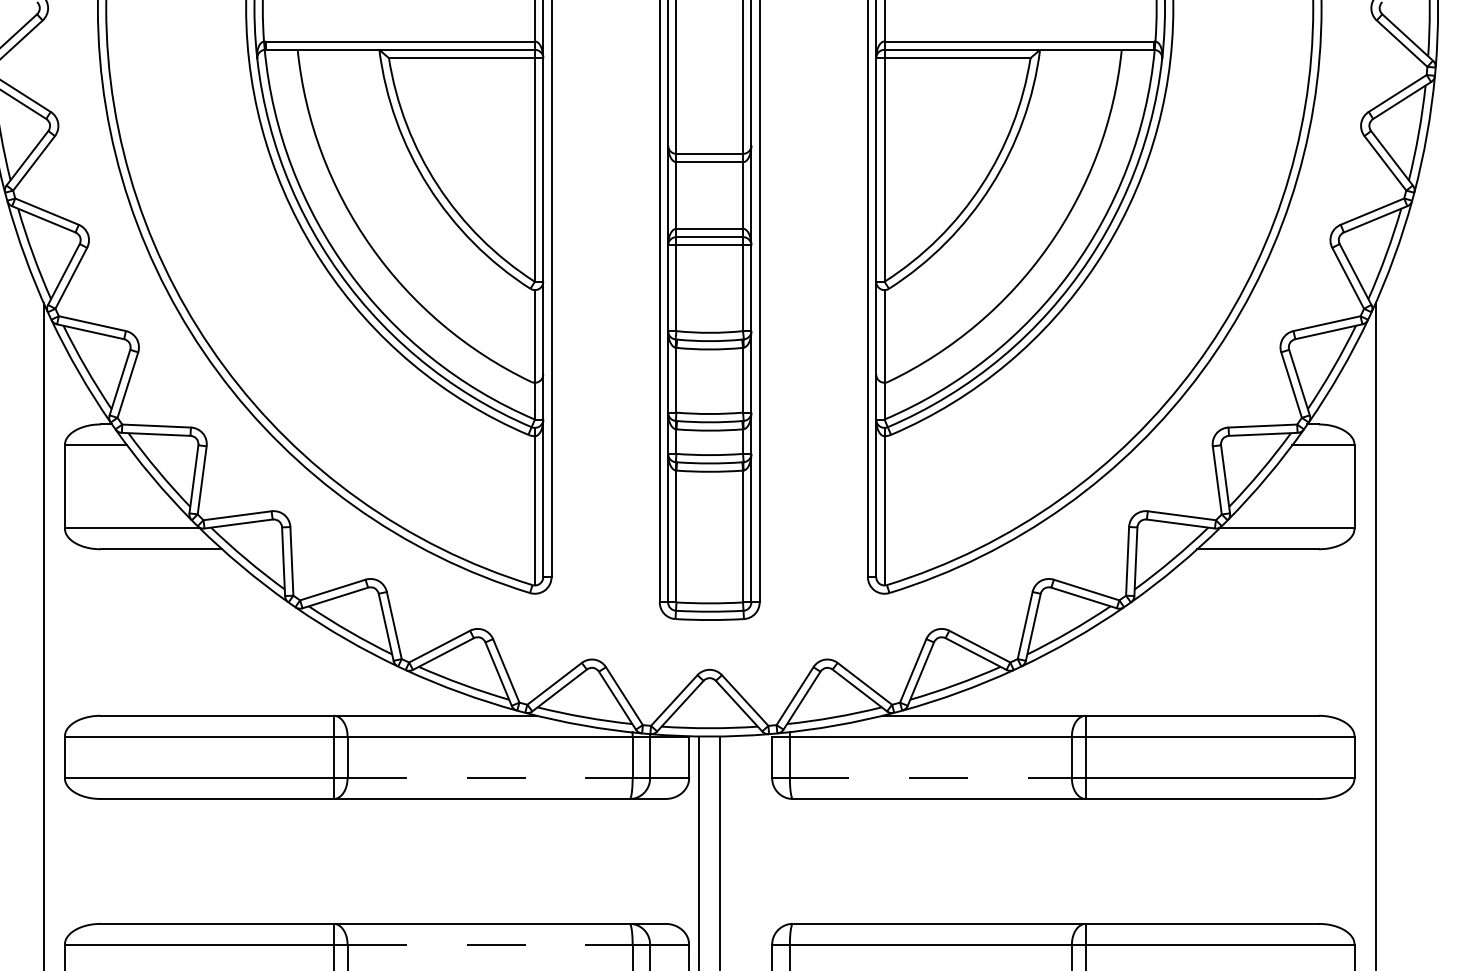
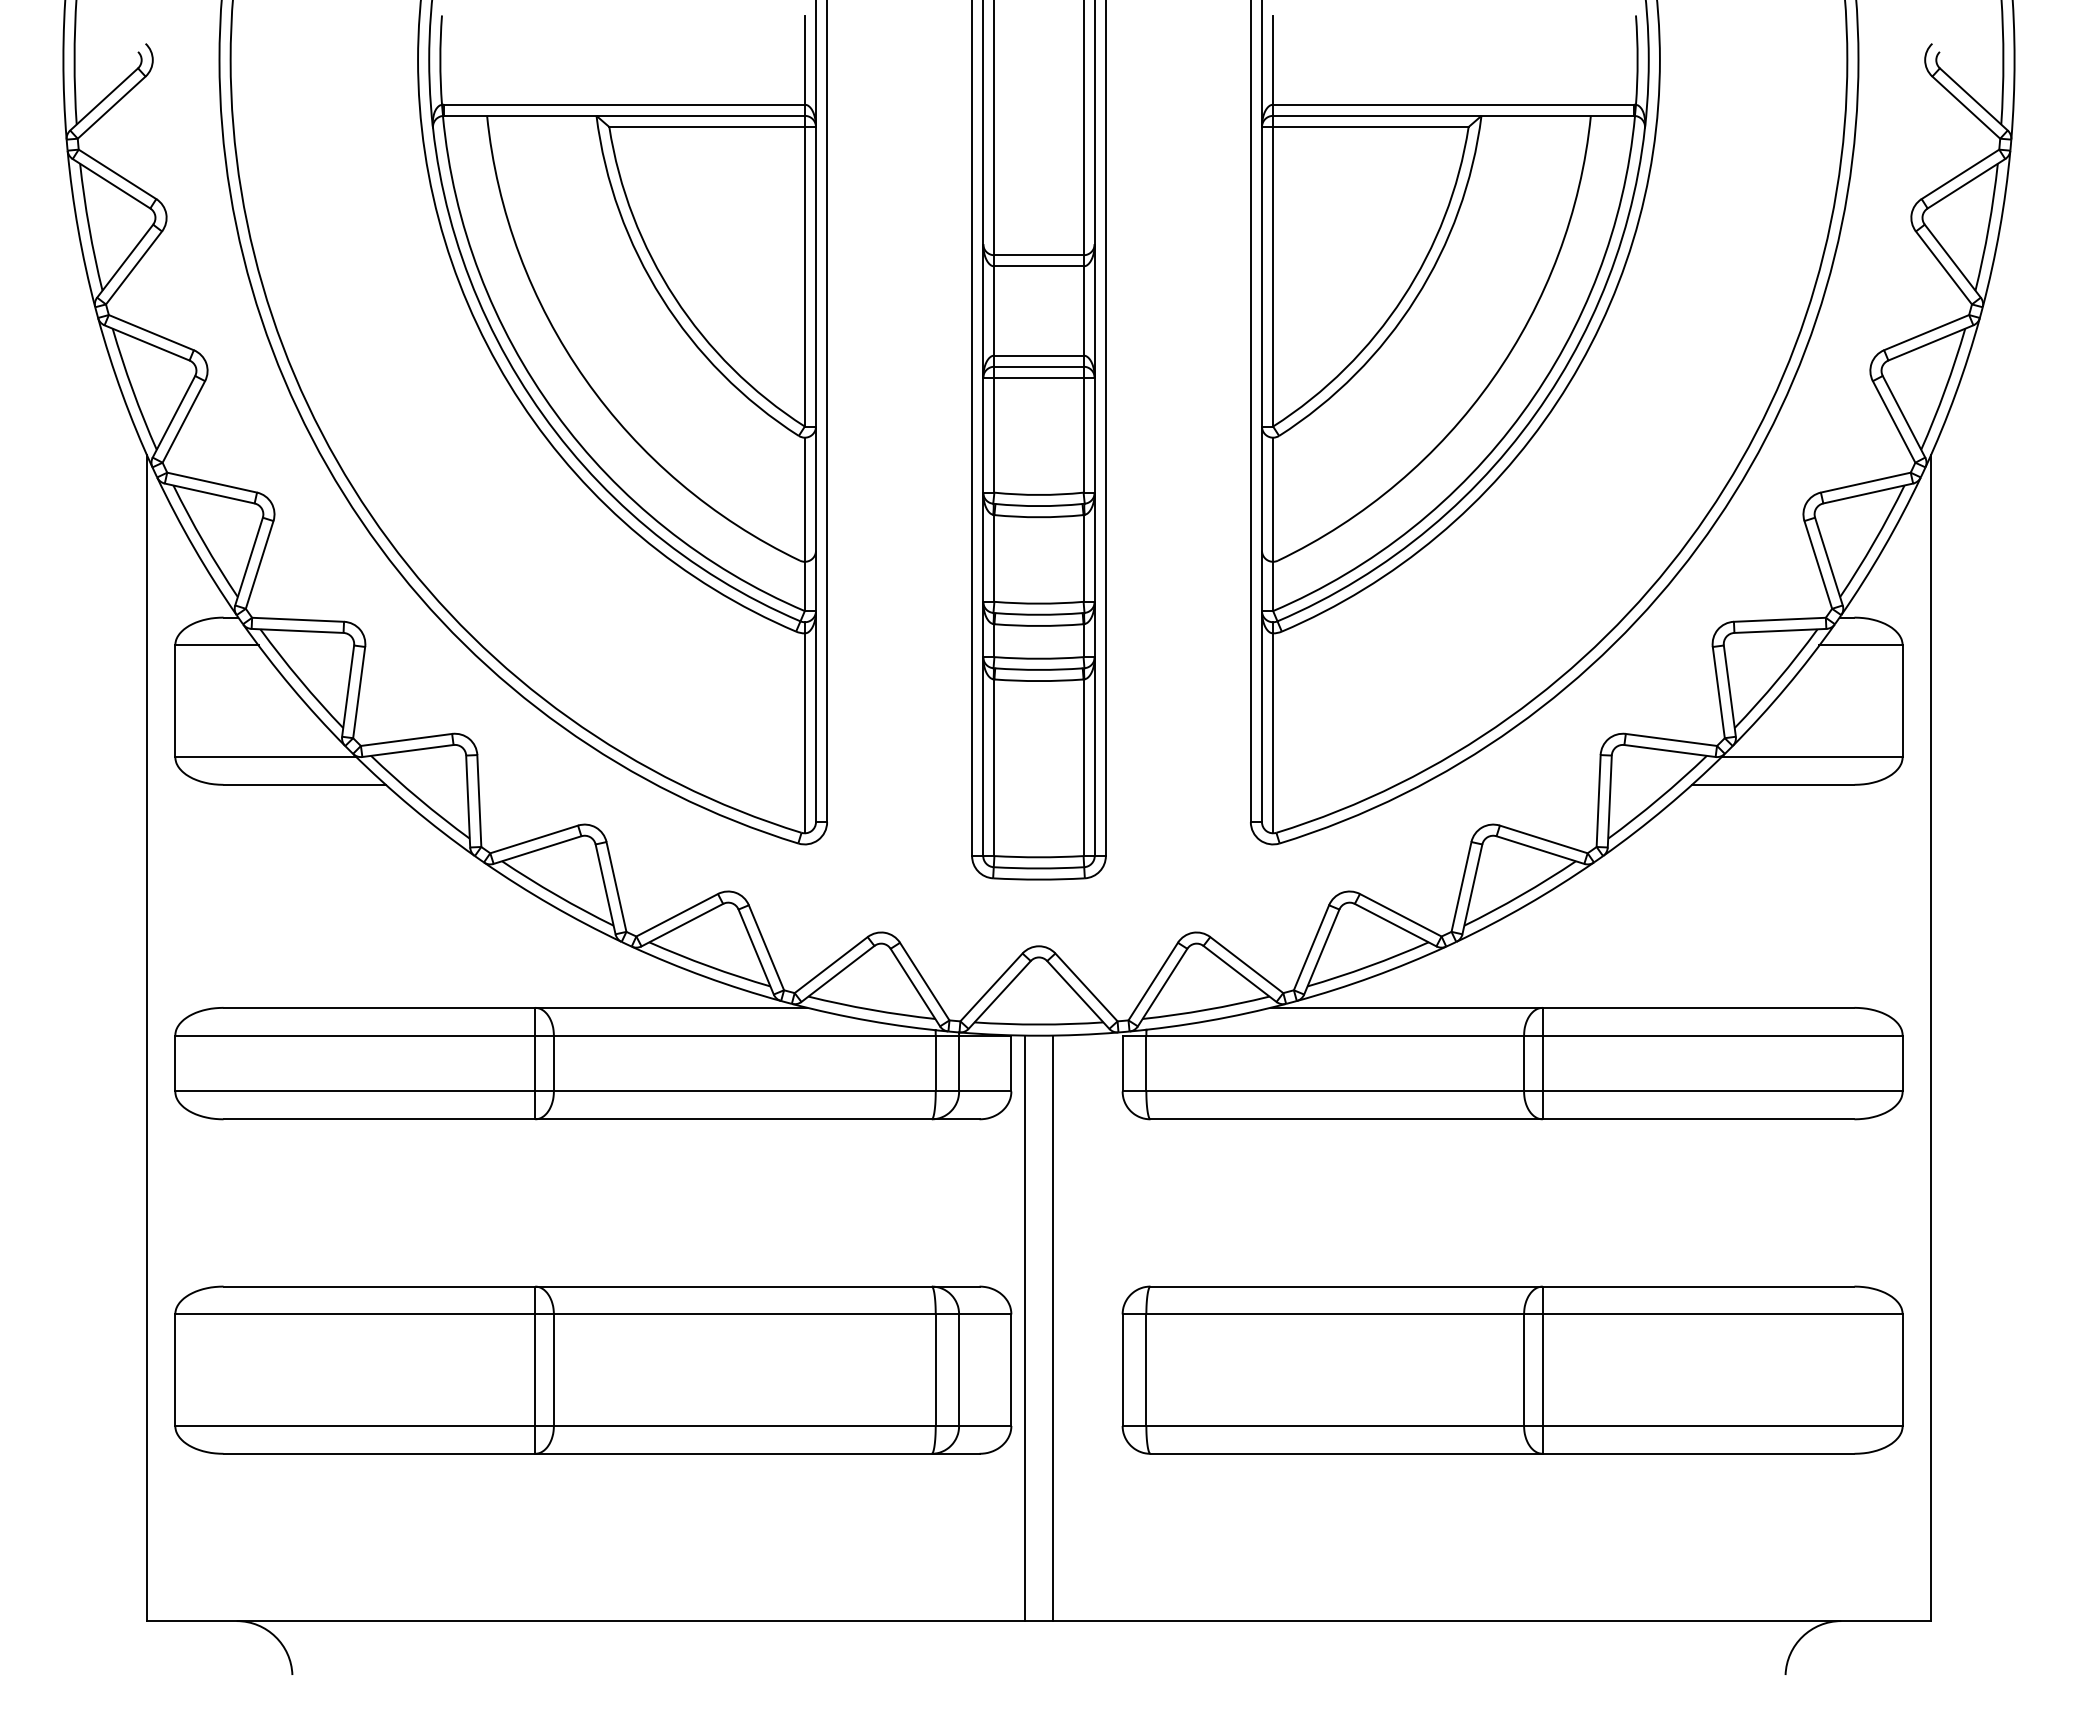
line: (489, 778) -> (744, 1091), dashed -> solid
line: (931, 778) -> (1335, 1091), dashed -> solid
line: (489, 944) -> (744, 1314), dashed -> solid

